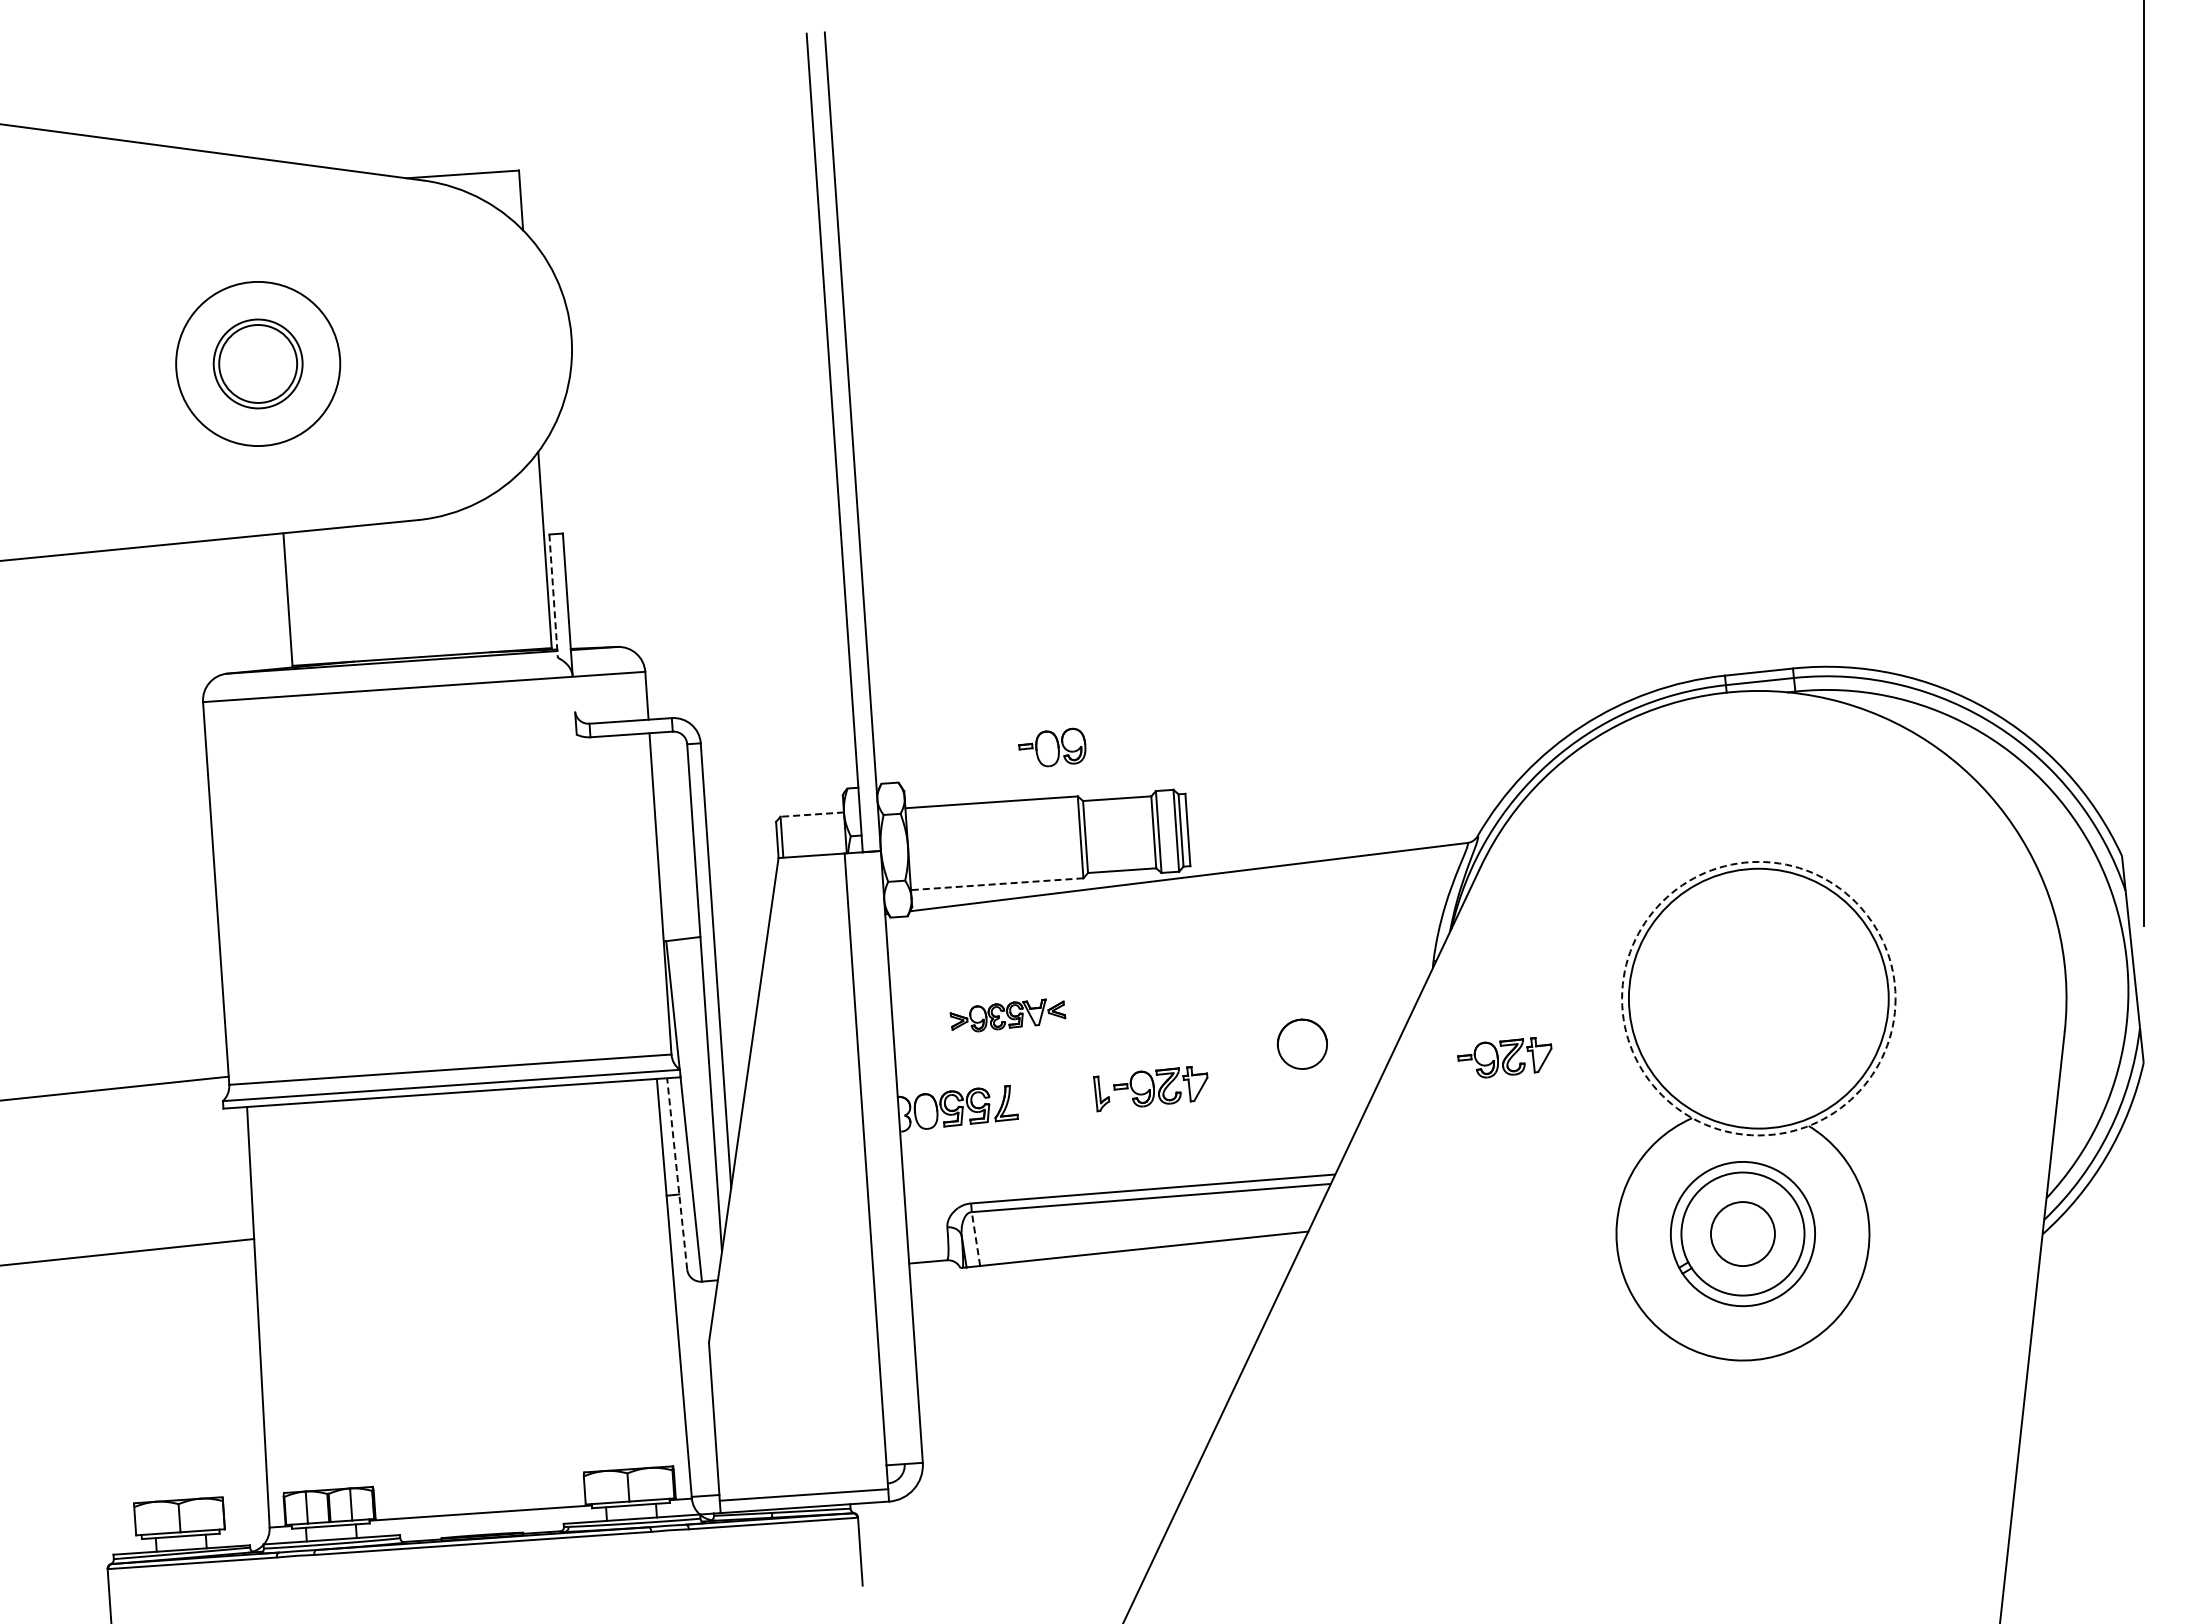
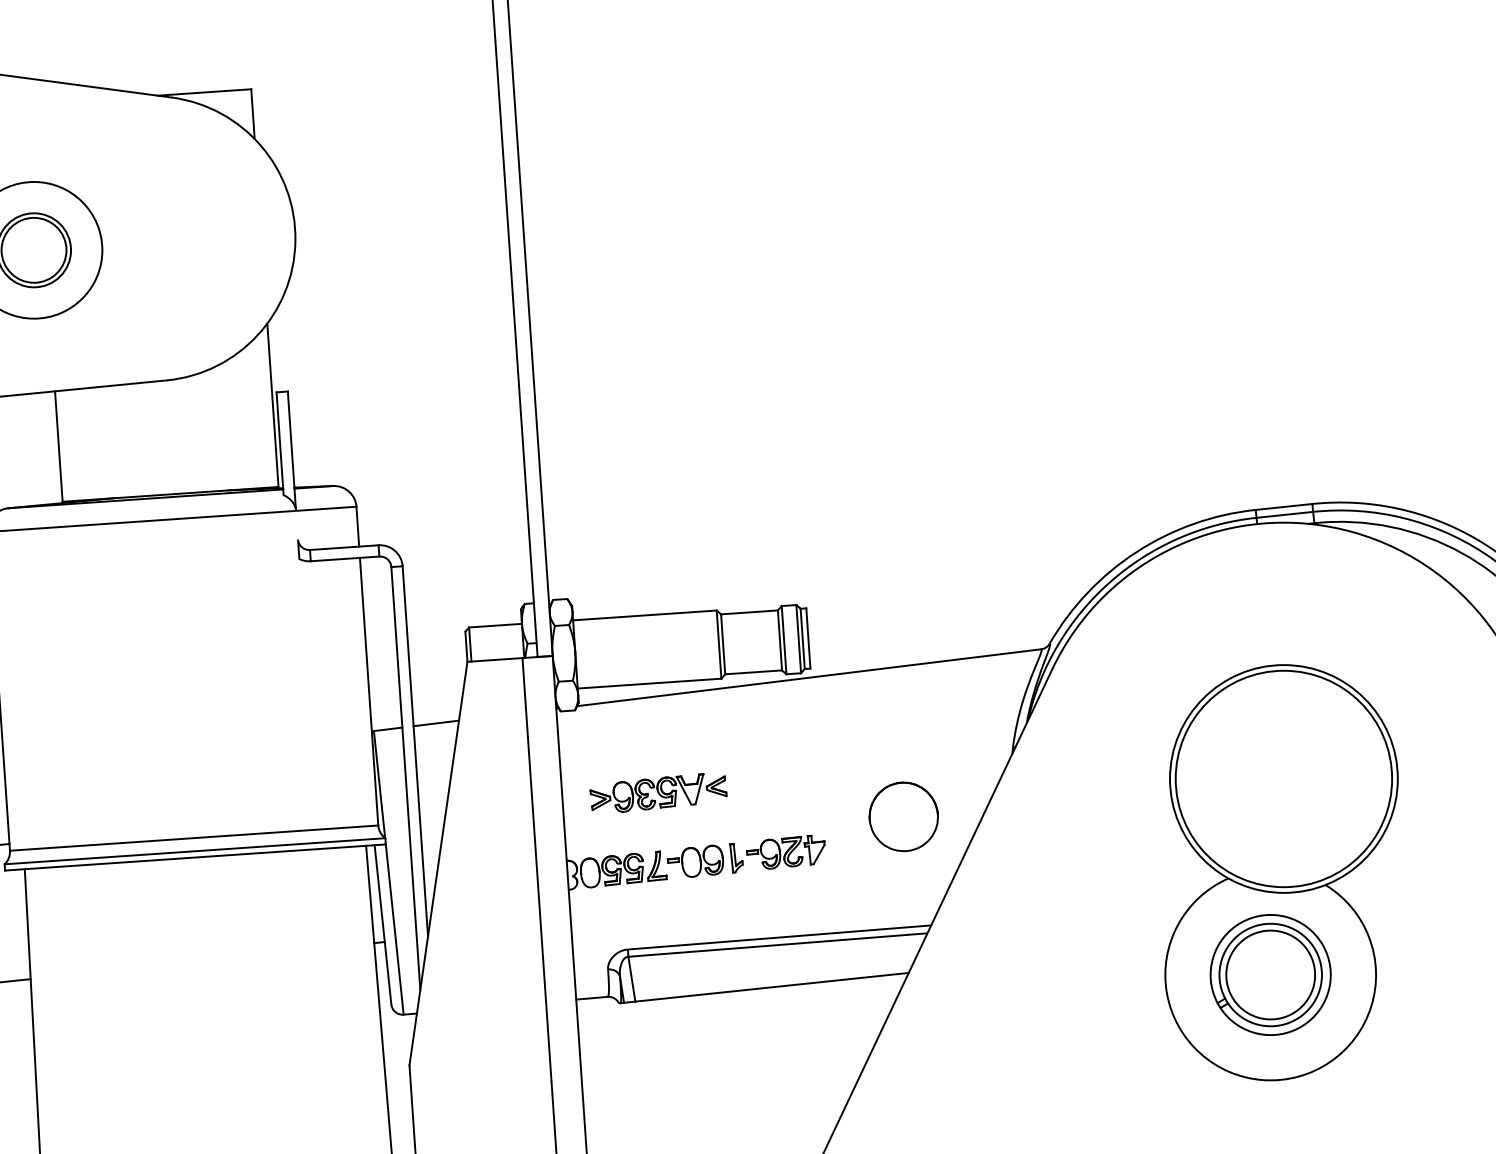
line: (553, 596) -> (280, 444), dashed -> solid
part: (1052, 747) -> (695, 861), moved
line: (812, 814) -> (495, 625), dashed -> solid
line: (996, 884) -> (648, 683), dashed -> solid
line: (740, 931) -> (435, 723), added
circle: (1758, 998) -> (1283, 778), dashed -> solid
part: (1007, 1015) -> (658, 792), size x1.43
part: (1302, 1044) -> (903, 817), size x1.67
part: (1504, 1057) -> (1072, 827), removed
line: (677, 1173) -> (383, 924), dashed -> solid
circle: (1742, 1233) -> (1270, 974), size x1.67
line: (975, 1238) -> (631, 978), dashed -> solid

